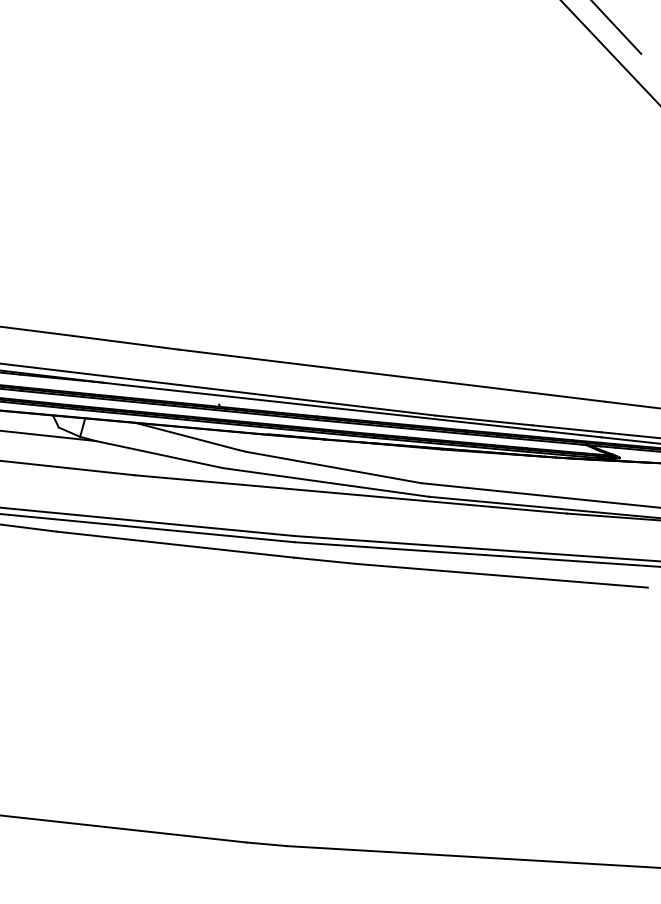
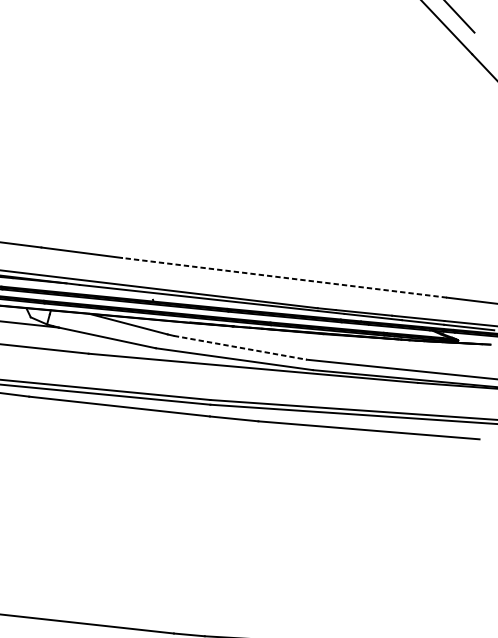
line: (391, 375) -> (284, 277), solid -> dashed
line: (333, 467) -> (240, 347), solid -> dashed

